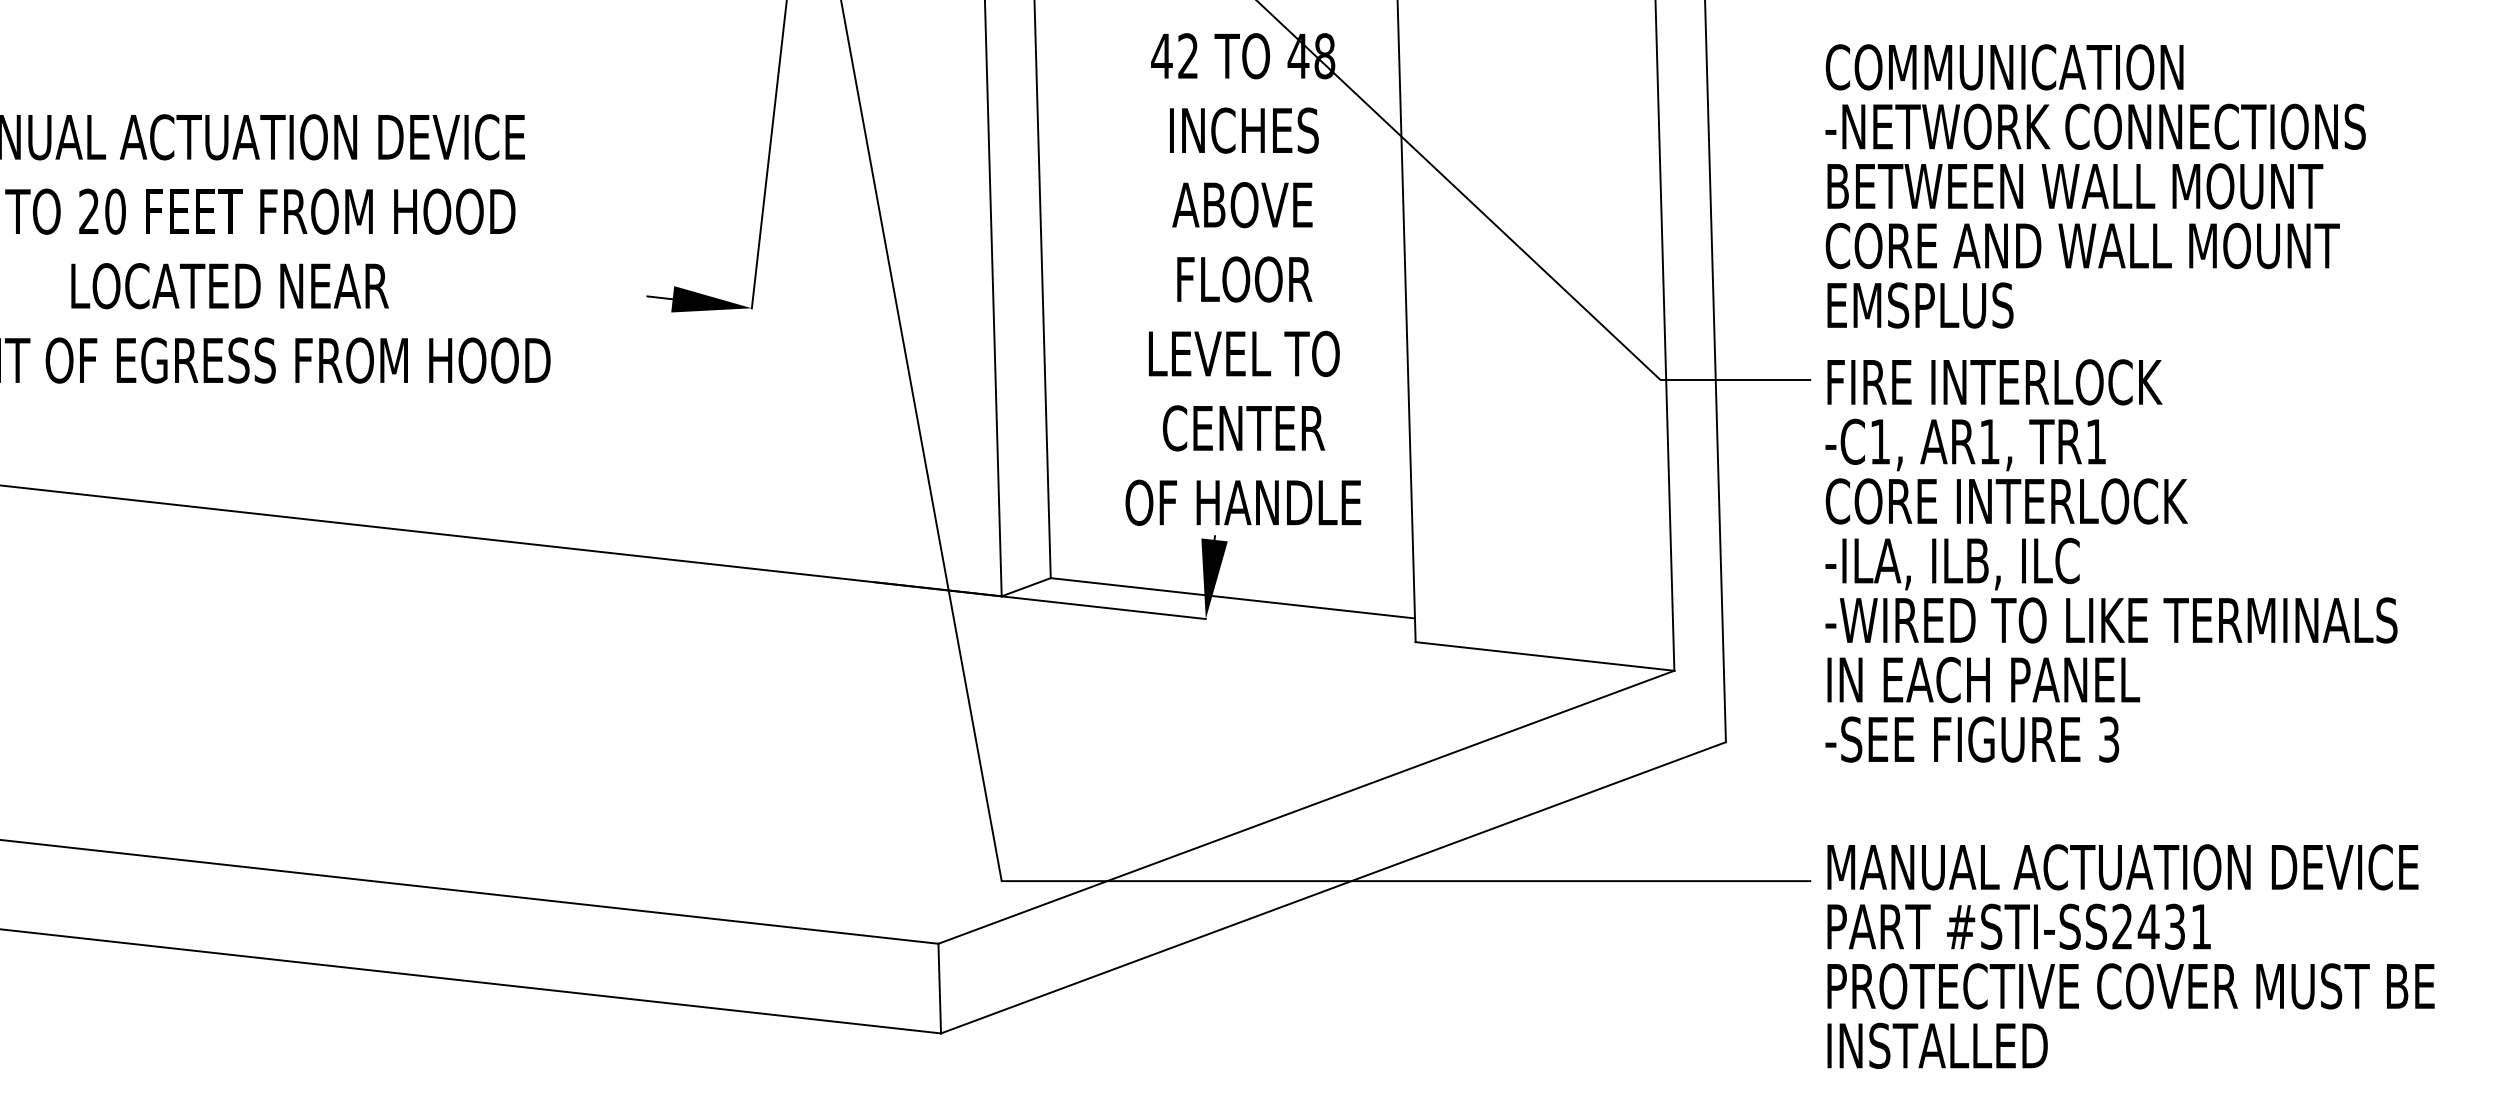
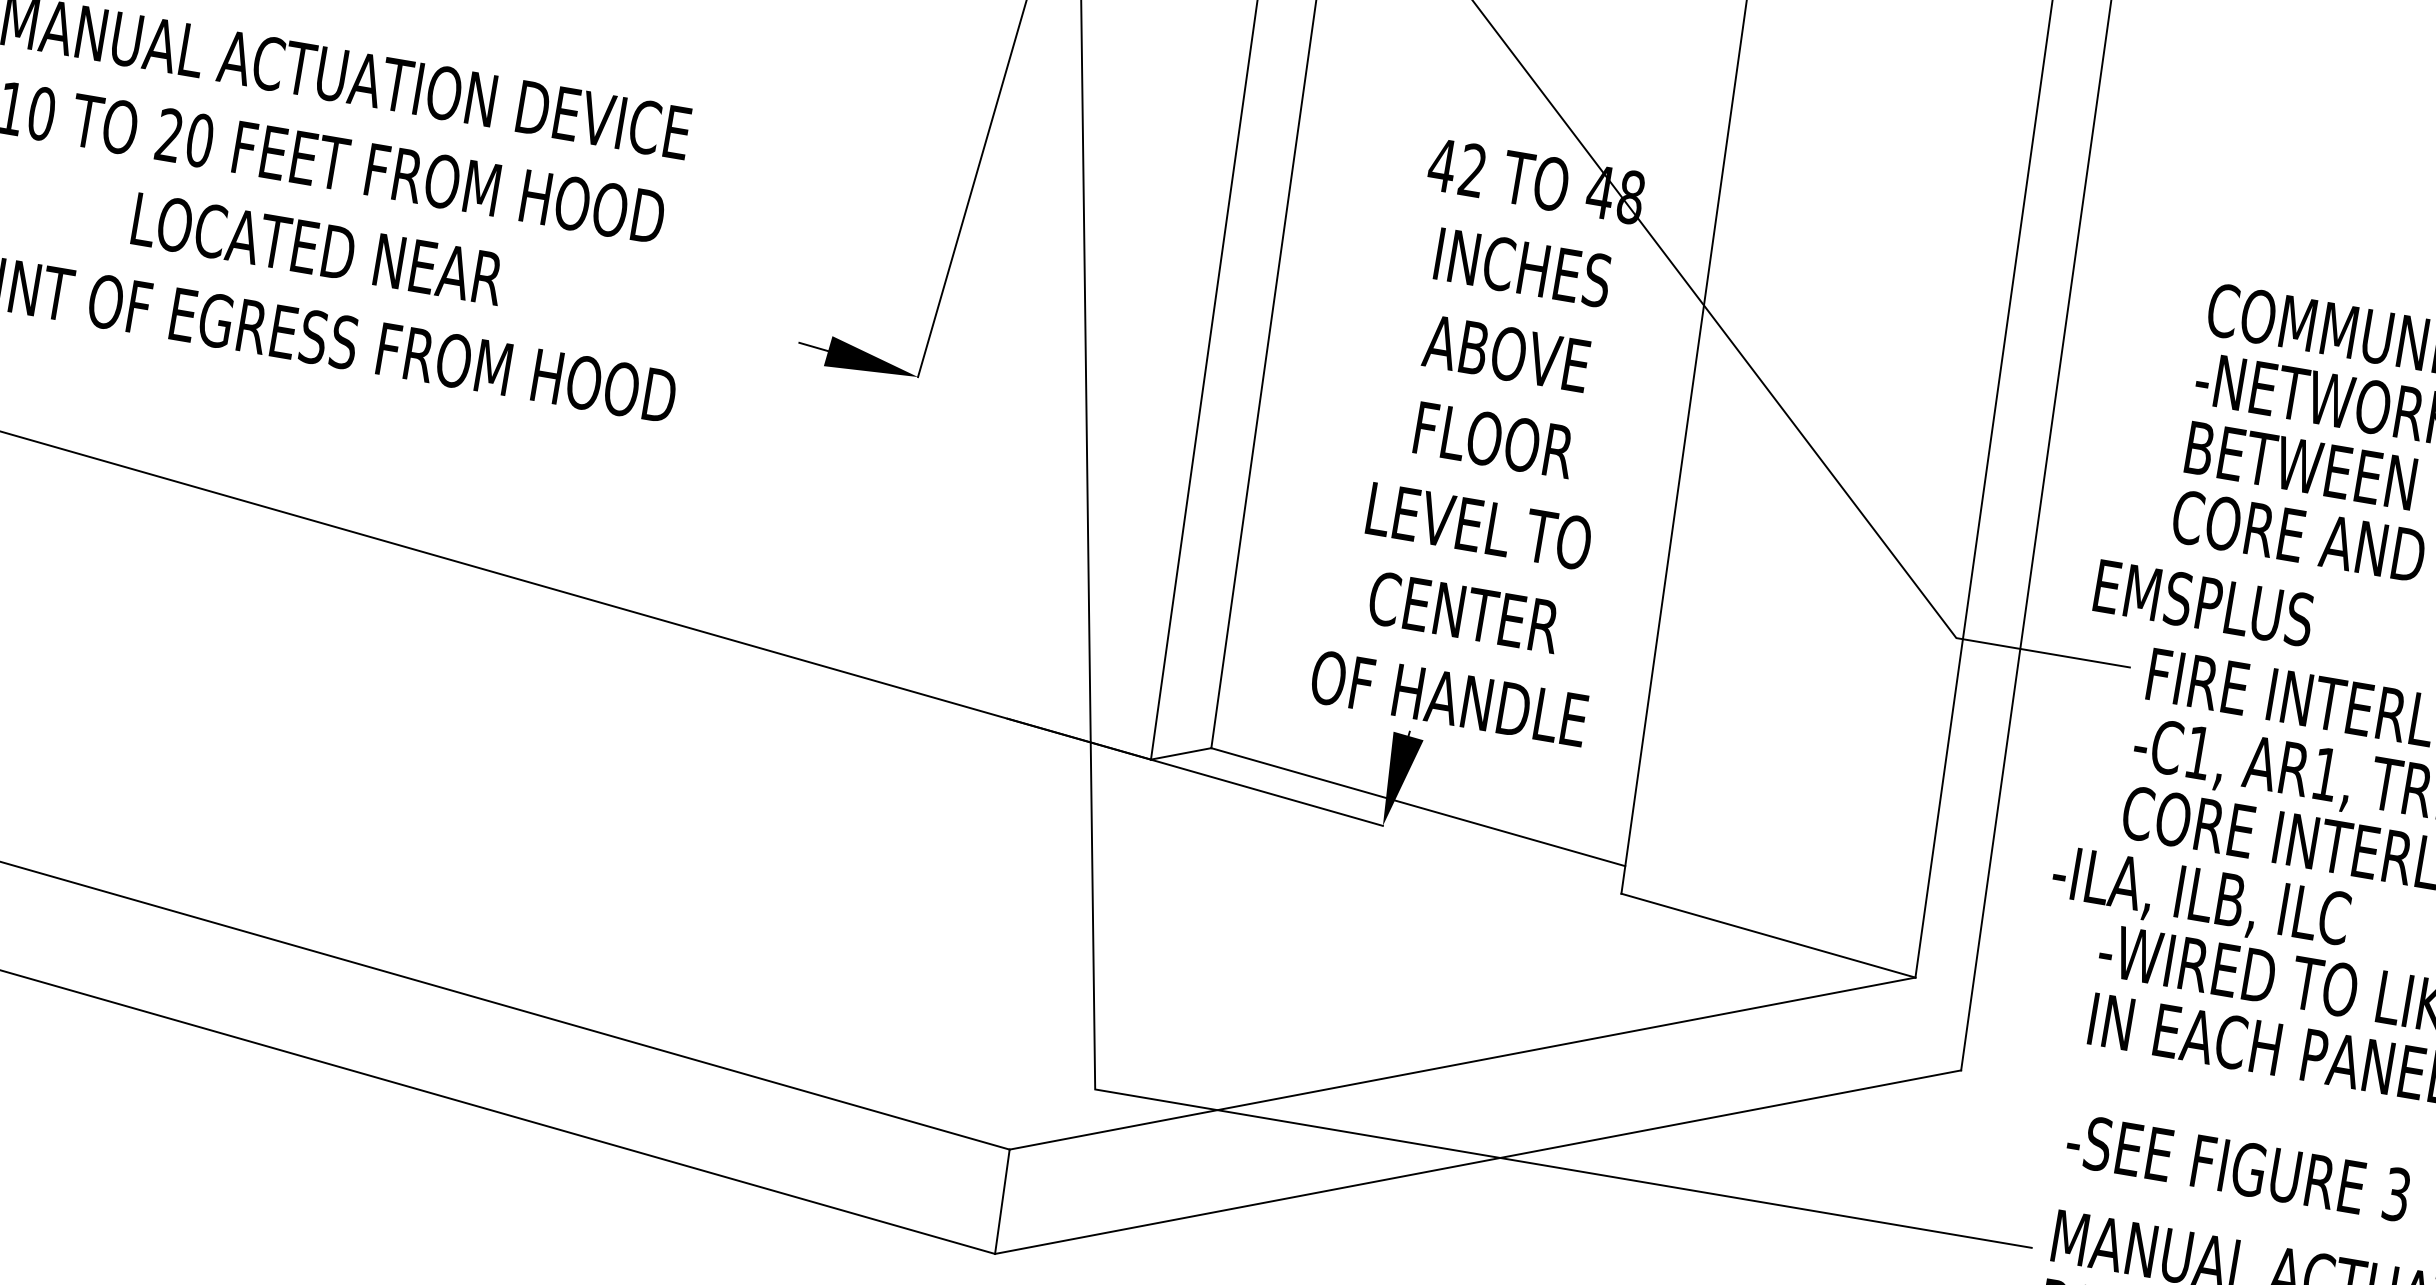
text: (1920, 305) -> (2204, 603), moved
text: (1952, 563) -> (2200, 898), moved
text: (1972, 739) -> (2238, 1167), moved

